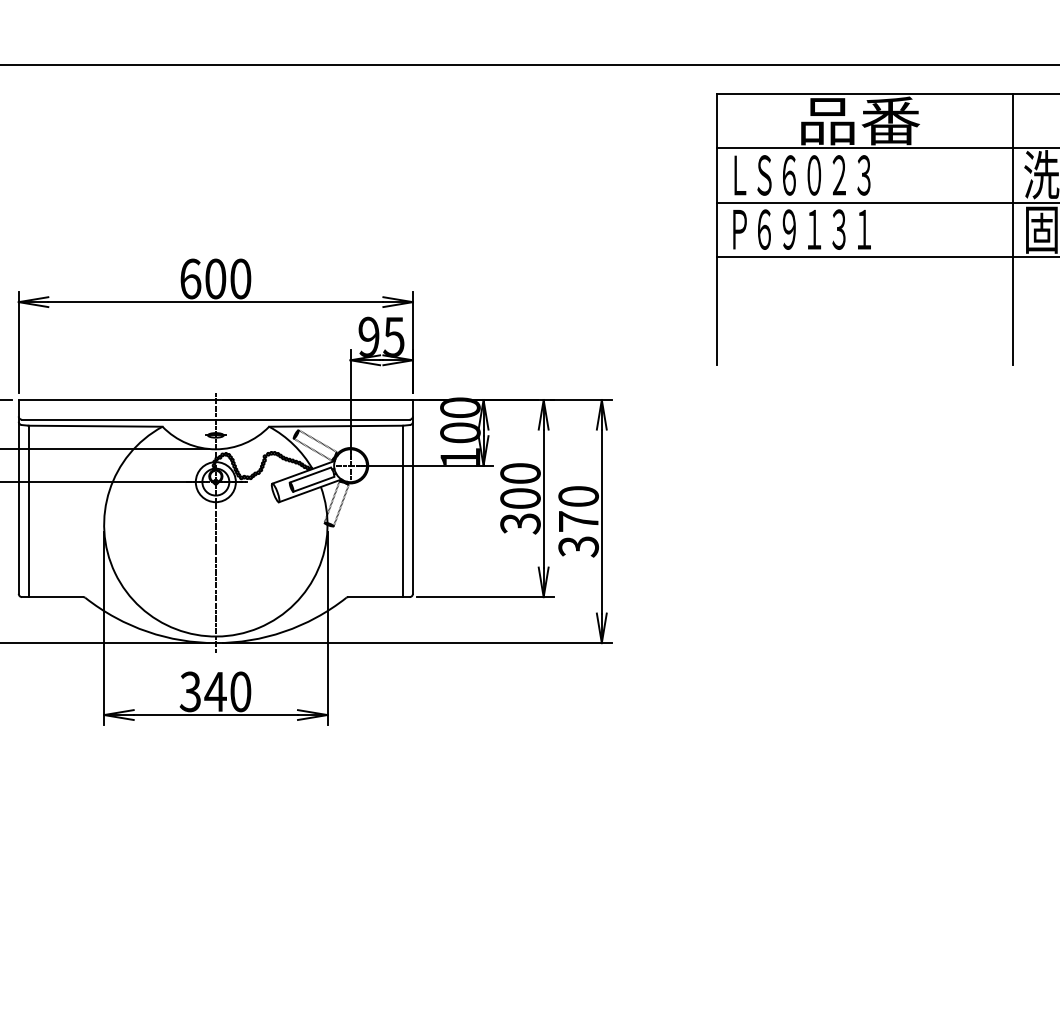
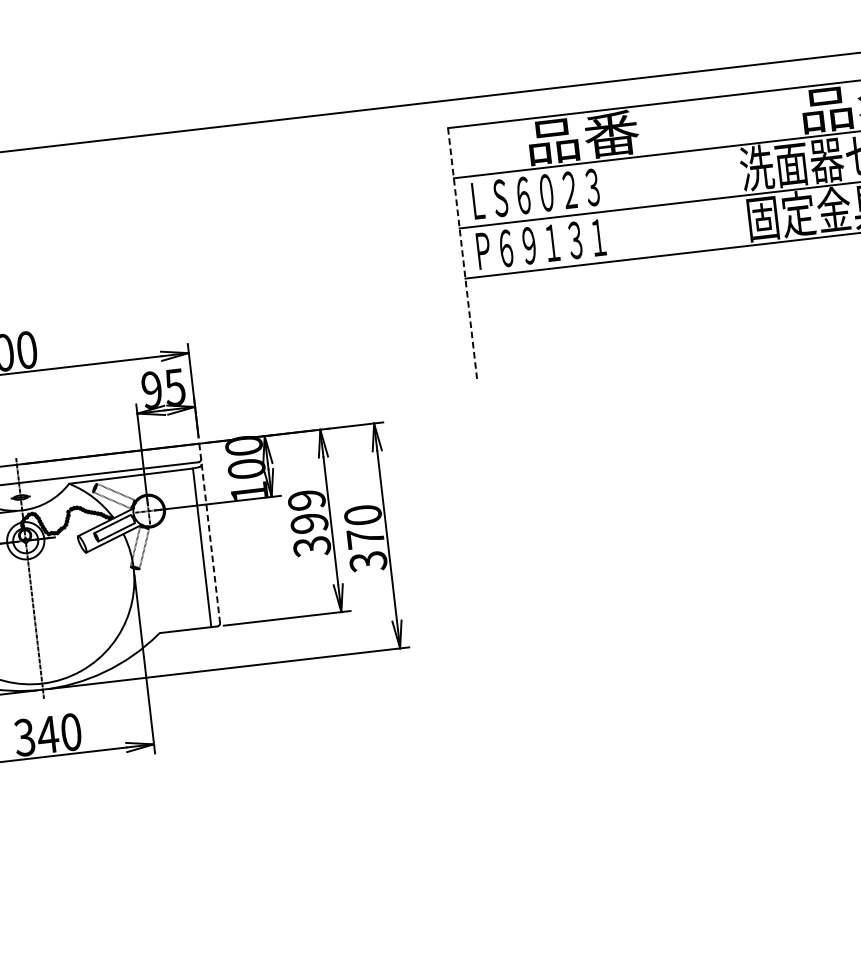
line: (717, 229) -> (462, 253), solid -> dashed
line: (1012, 229) -> (735, 221), removed
text: (520, 486) -> (308, 512), 300 -> 399
line: (412, 496) -> (209, 533), solid -> dashed

